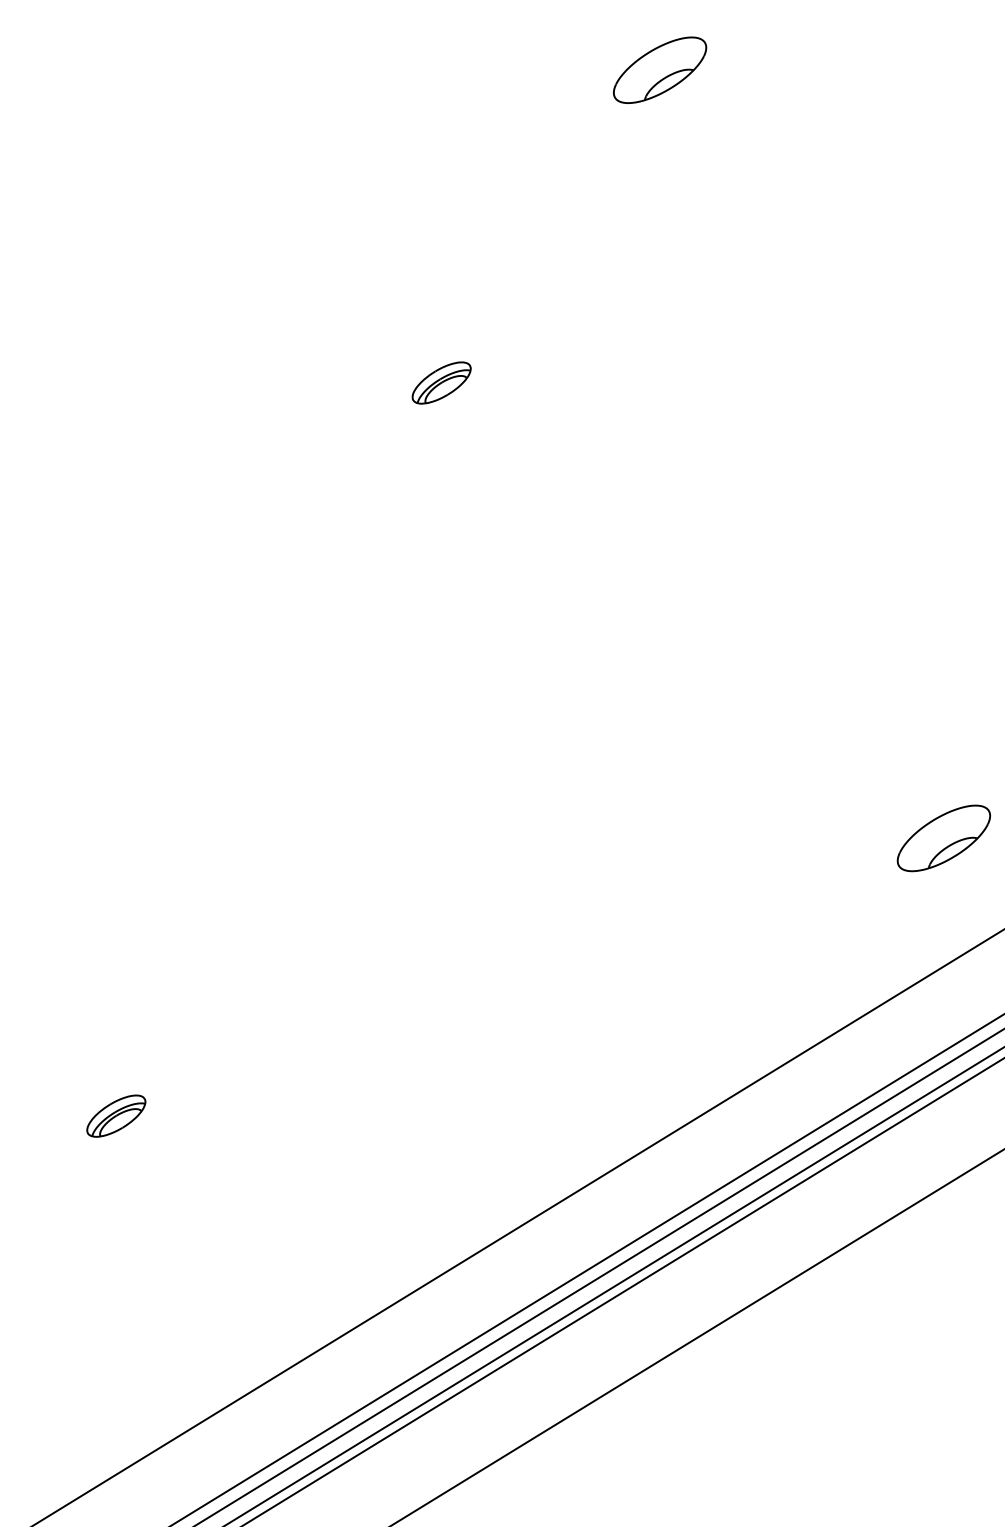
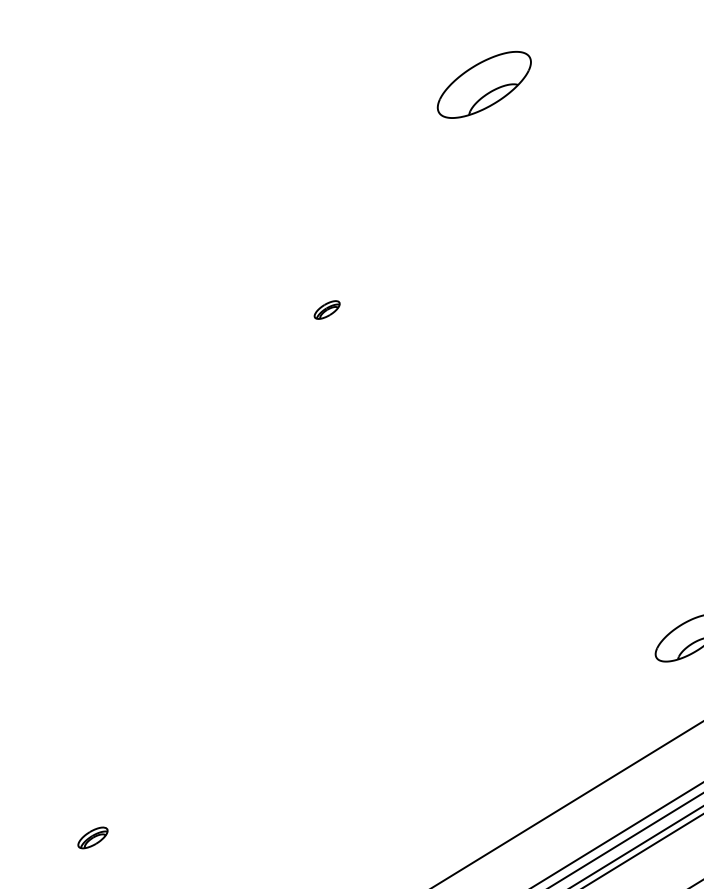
part: (660, 69) -> (484, 84), size x1.4
part: (441, 382) -> (327, 309), size x0.6
part: (116, 1115) -> (93, 837), size x0.7

